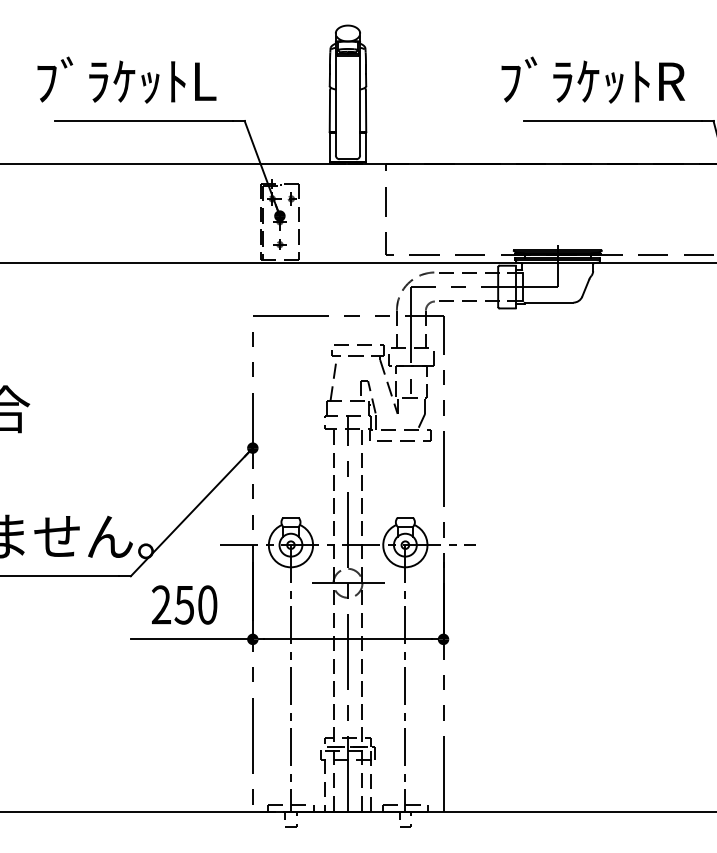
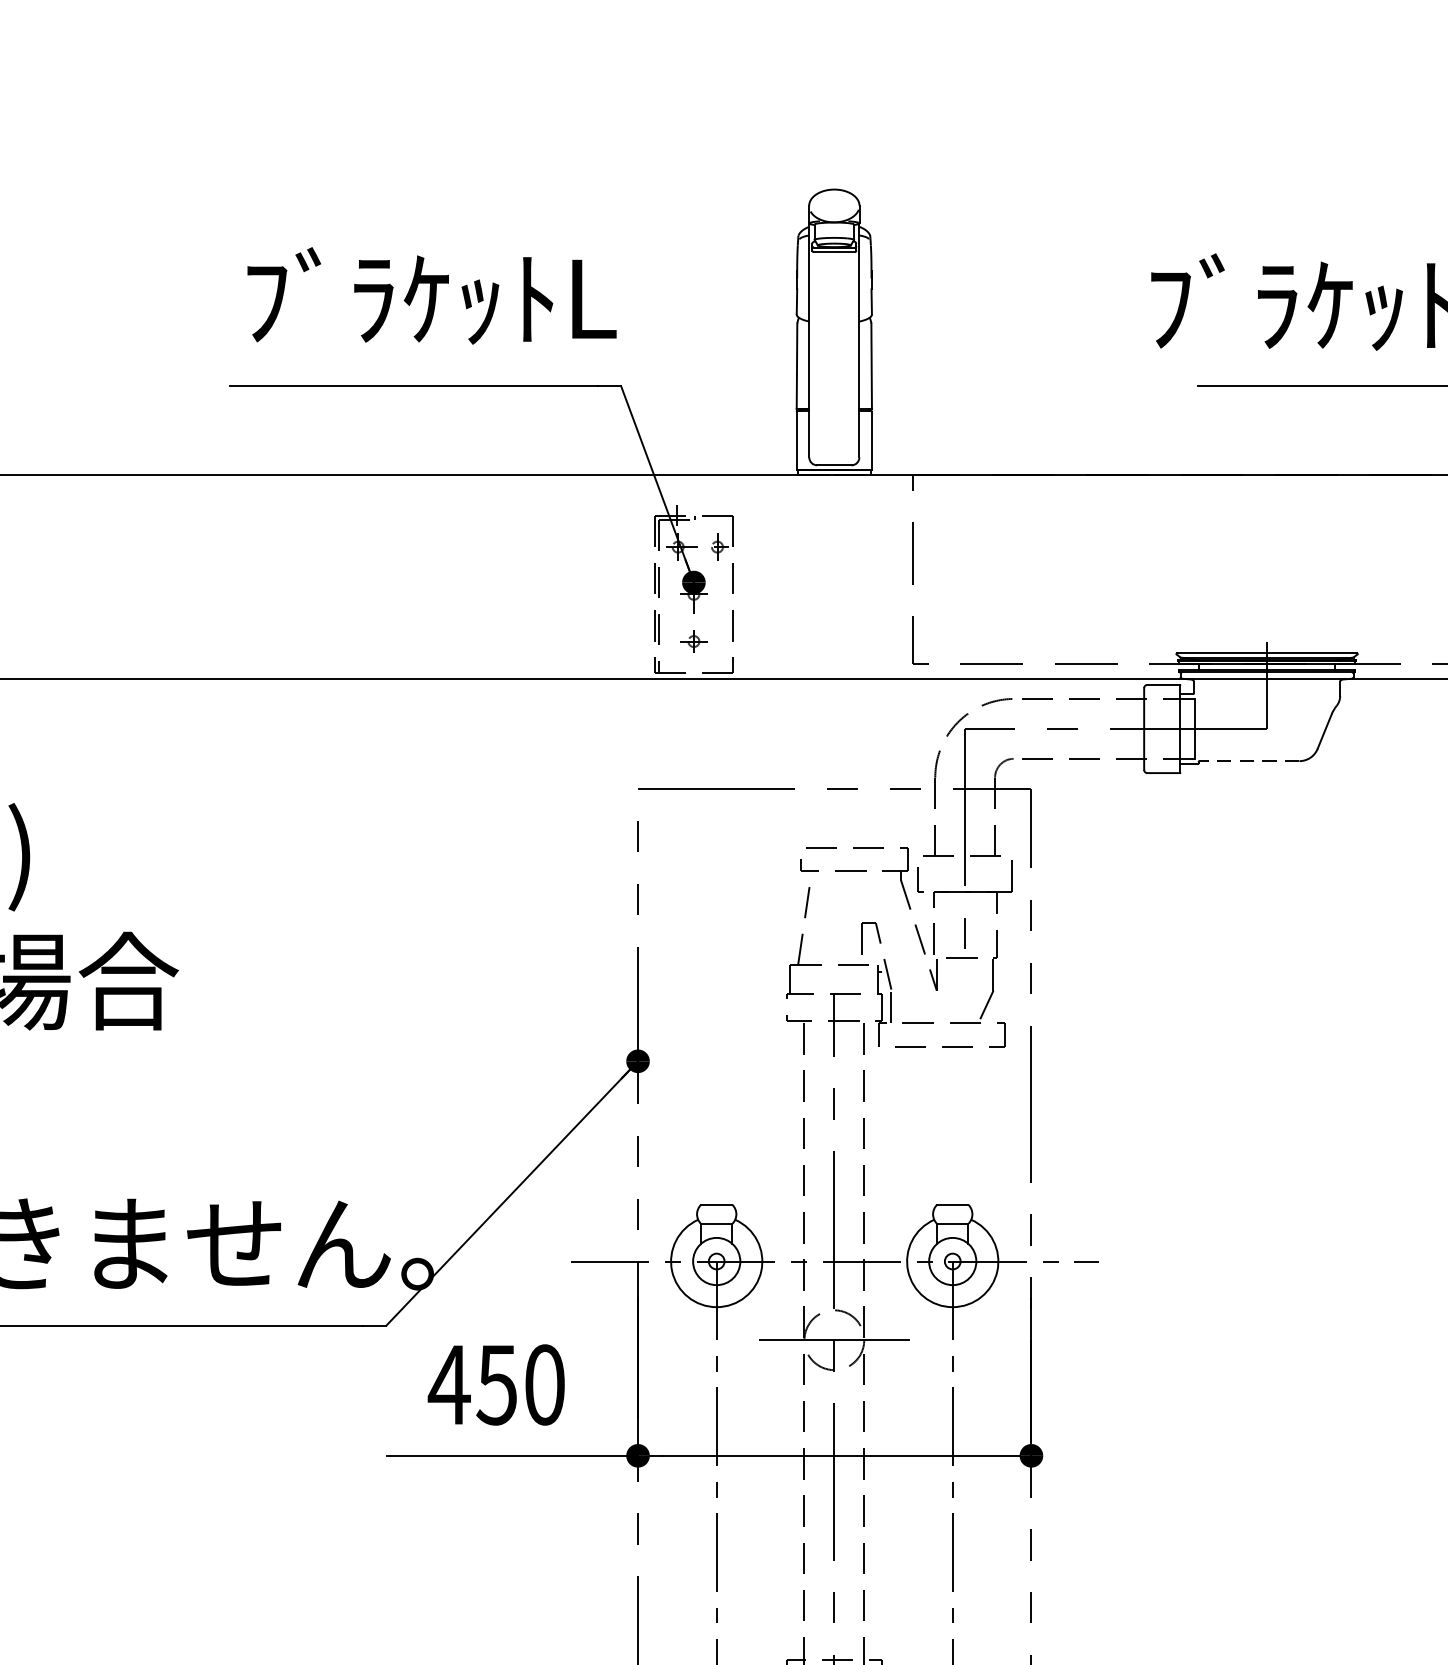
text: (126, 79) -> (431, 294), moved
line: (548, 302) -> (1248, 760), solid -> dashed
text: (160, 604) -> (447, 1383), 250 -> 450

